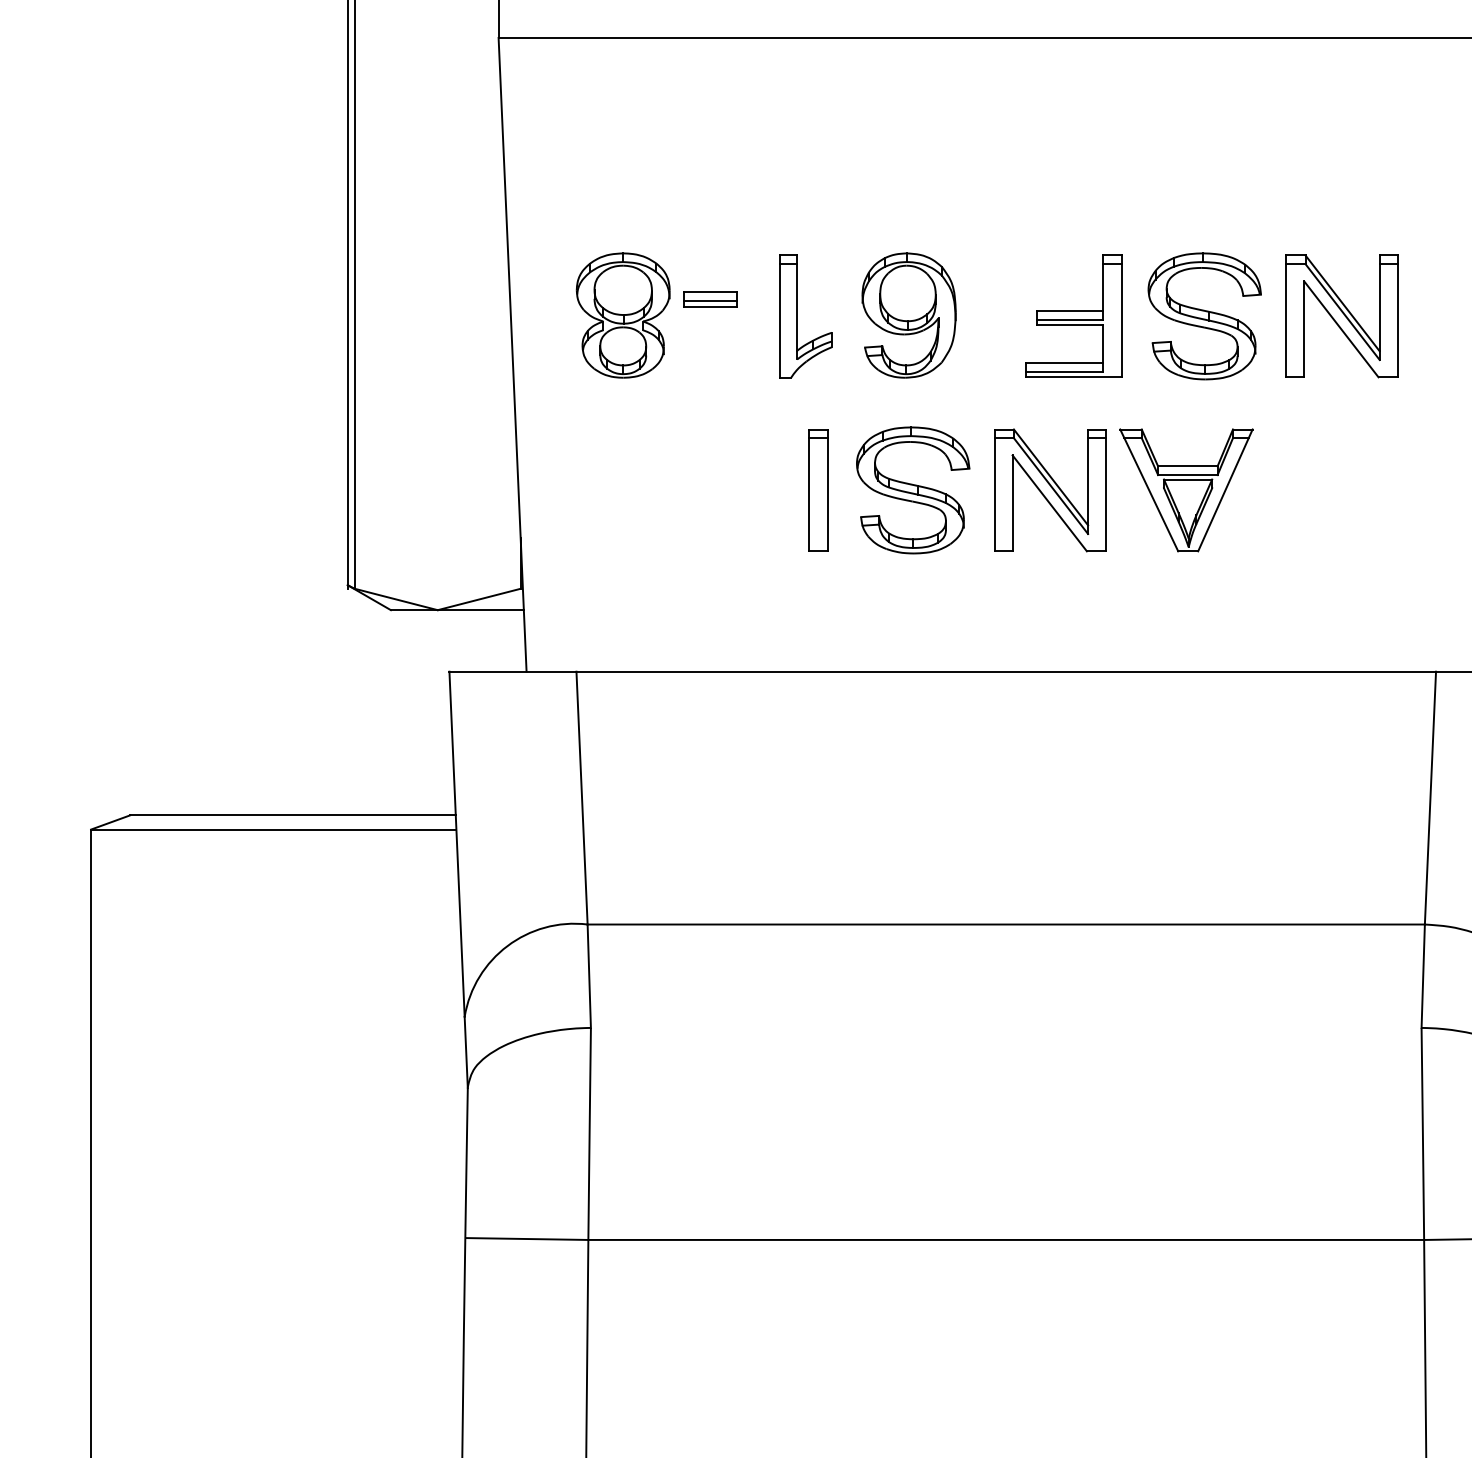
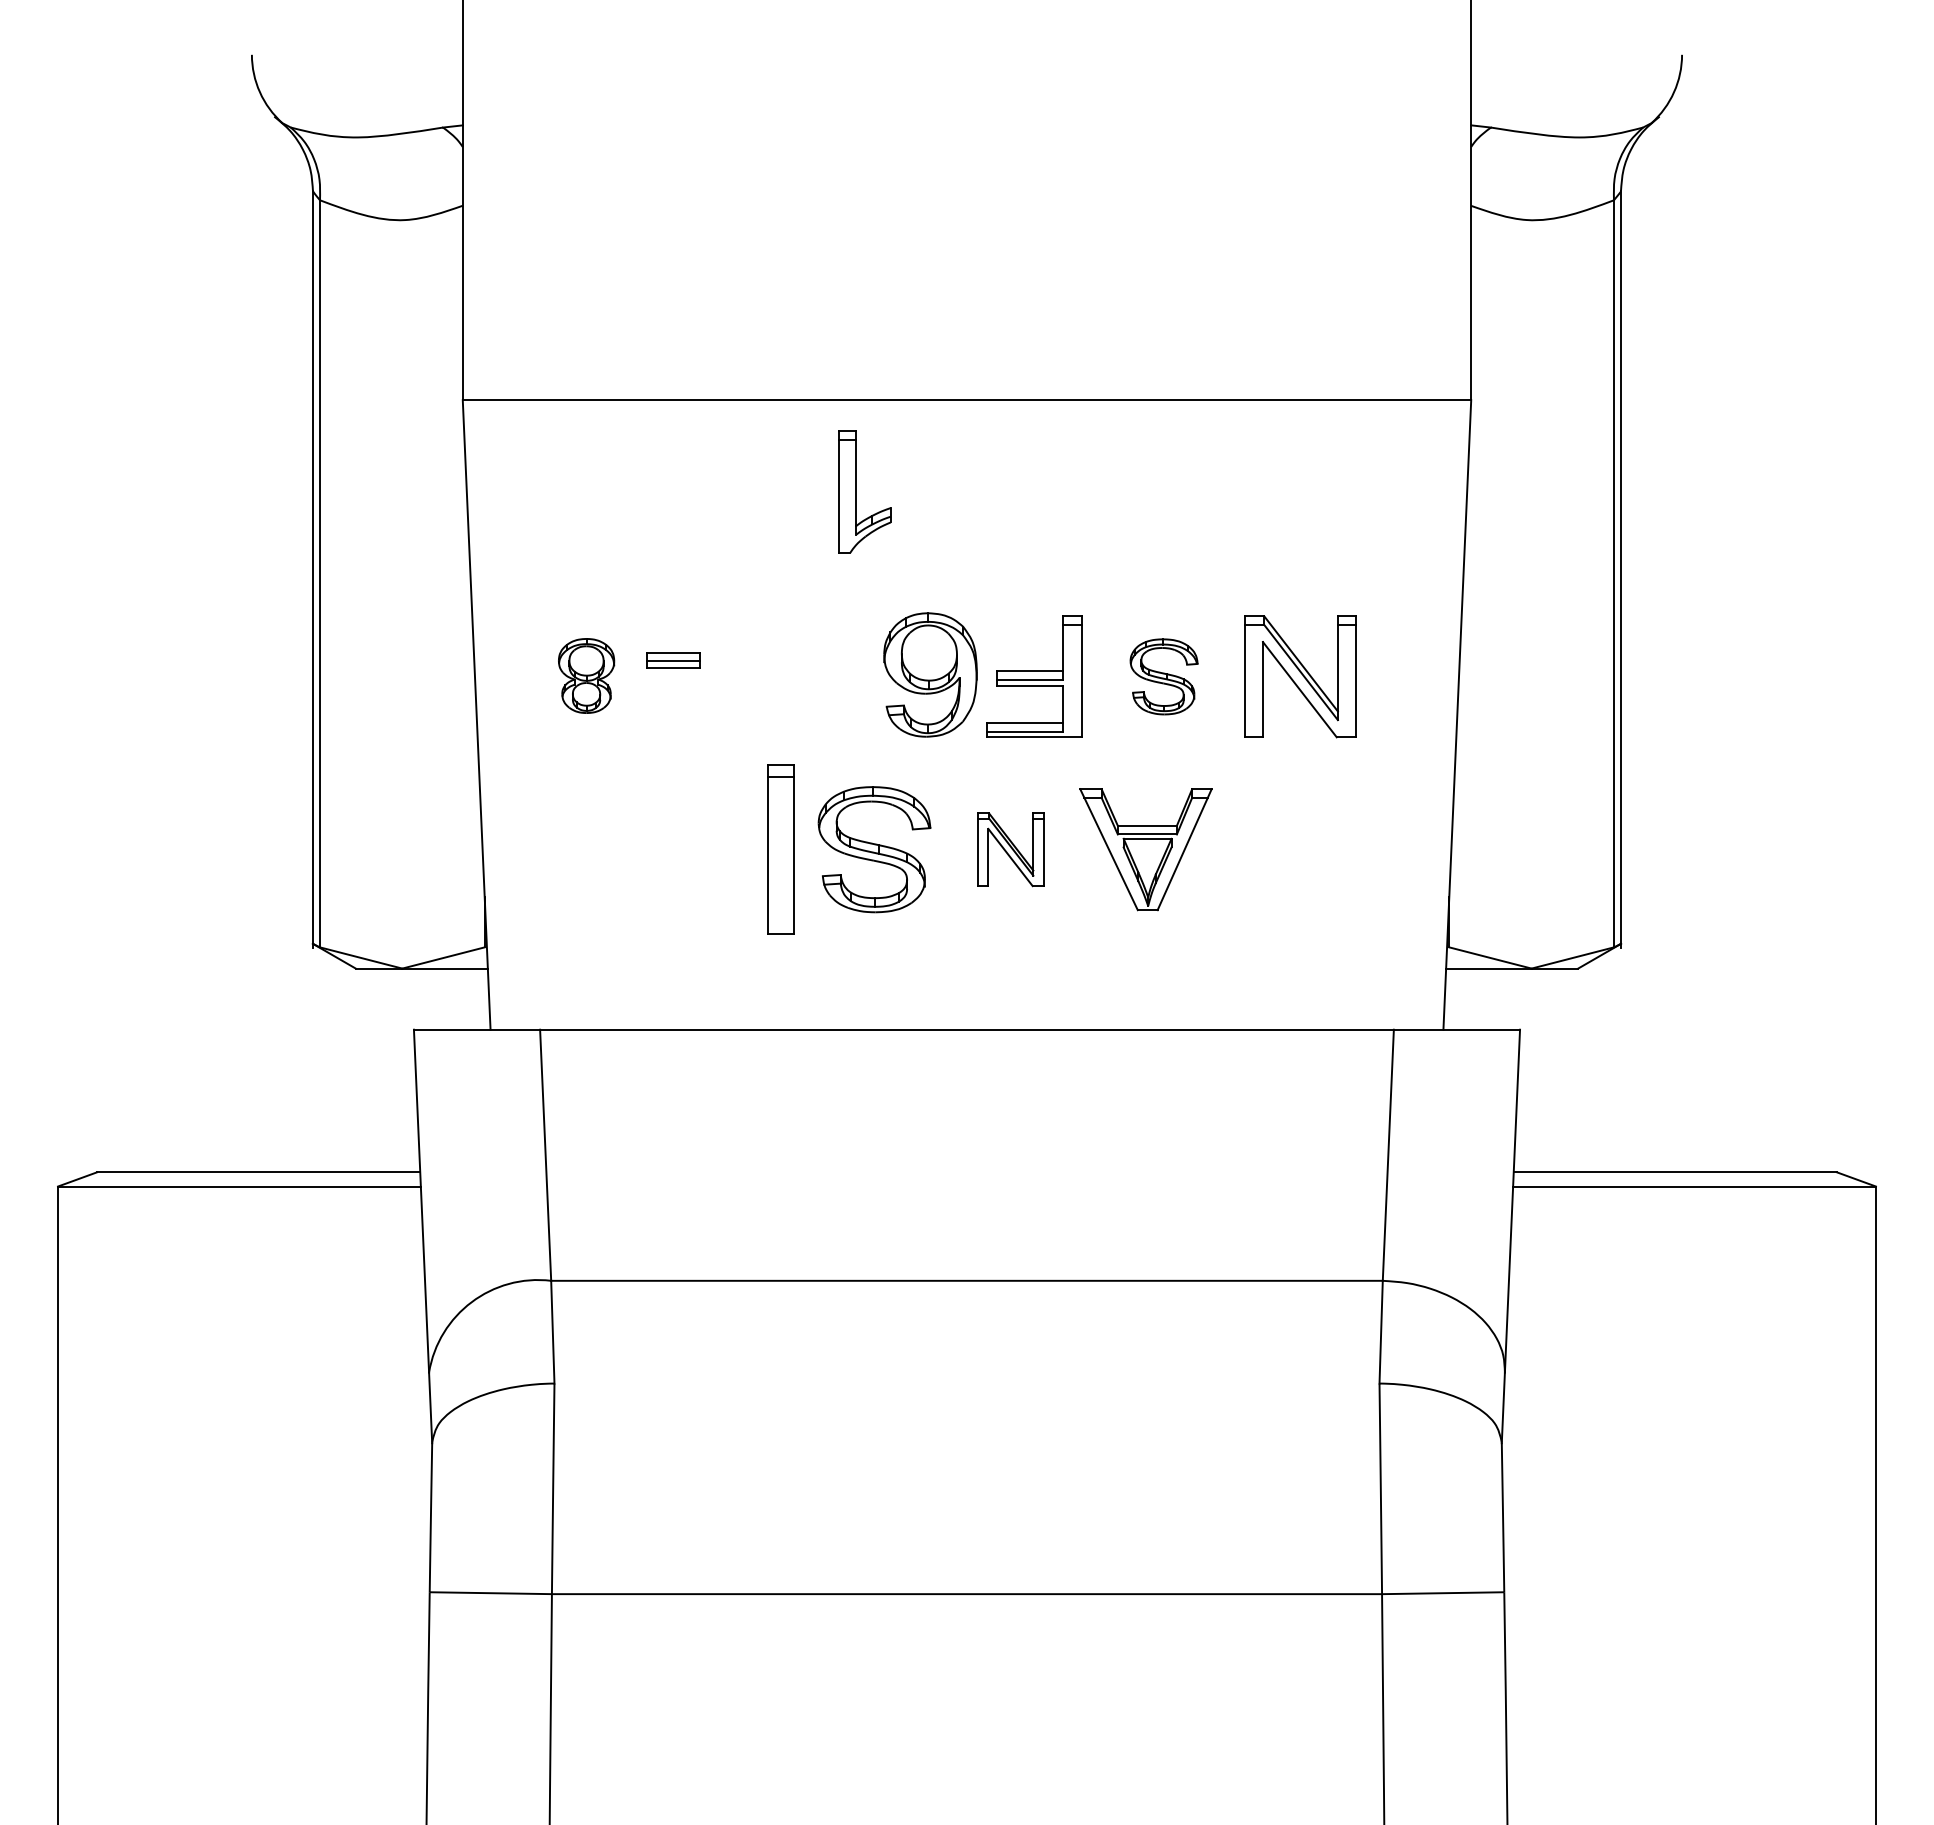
part: (623, 315) -> (586, 675), size x0.6
part: (909, 315) -> (930, 674), moved
part: (797, 316) -> (856, 491), moved
part: (1204, 316) -> (1163, 676), size x0.6
part: (818, 490) -> (780, 849), size x1.4
part: (1050, 490) -> (1010, 849), size x0.6

